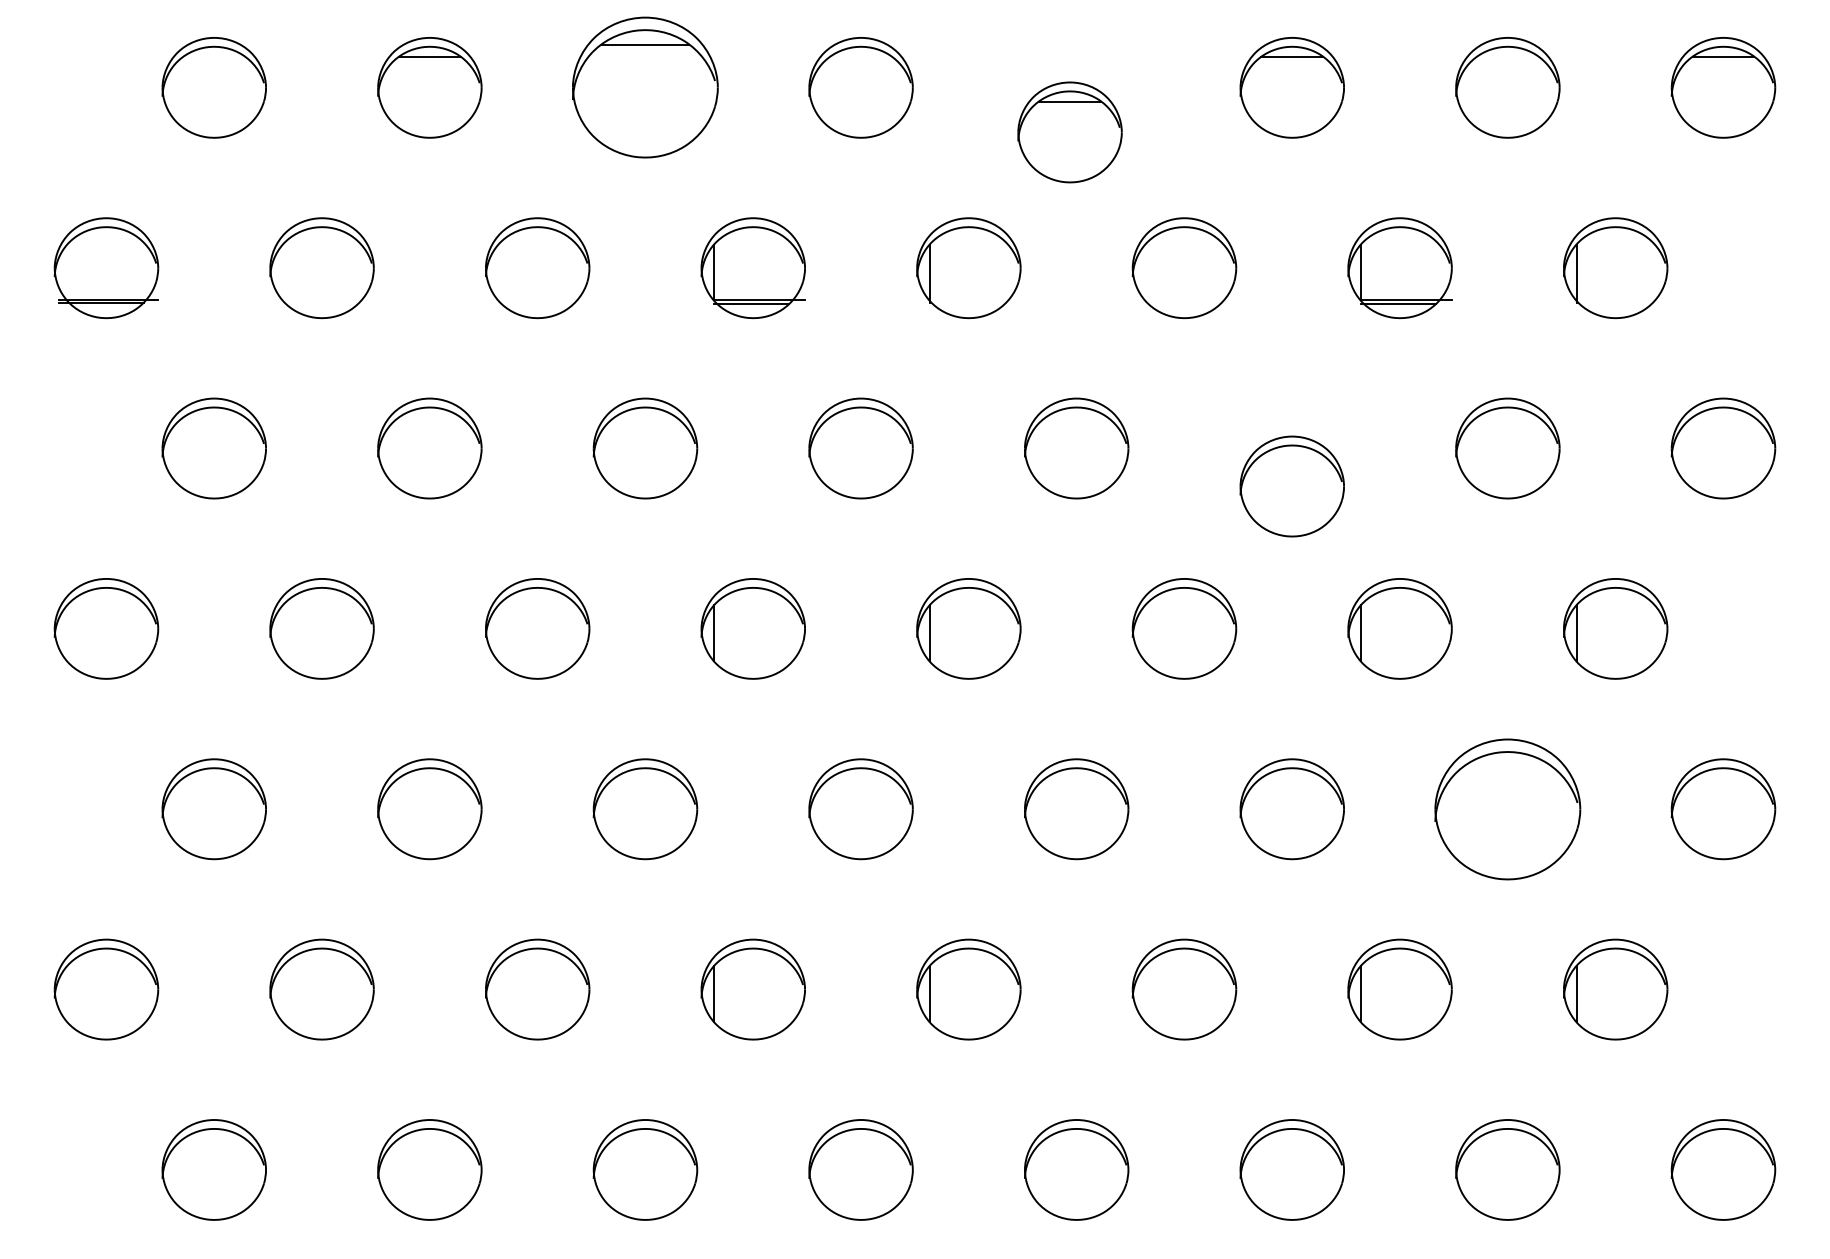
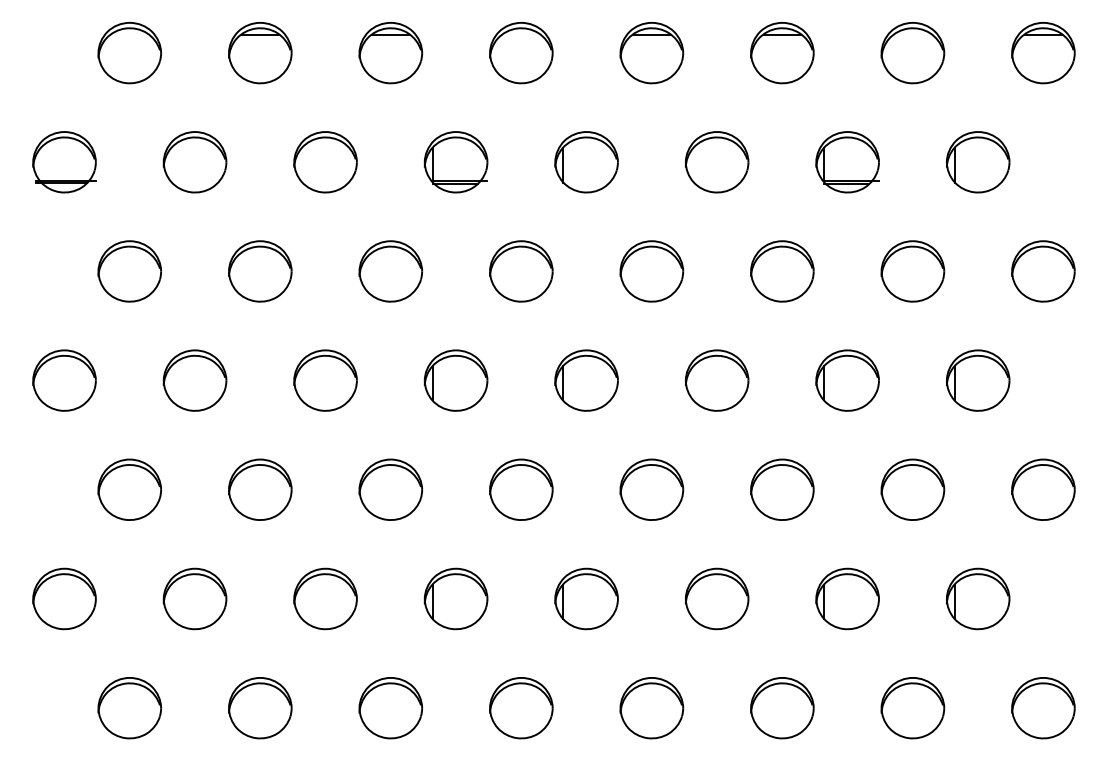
part: (644, 88) -> (390, 53), size x0.71
part: (1069, 133) -> (651, 53), moved
part: (1292, 486) -> (782, 271), moved
part: (1507, 808) -> (912, 489), size x0.71

